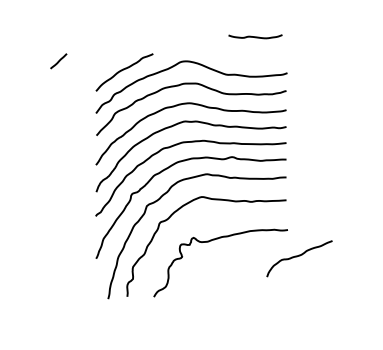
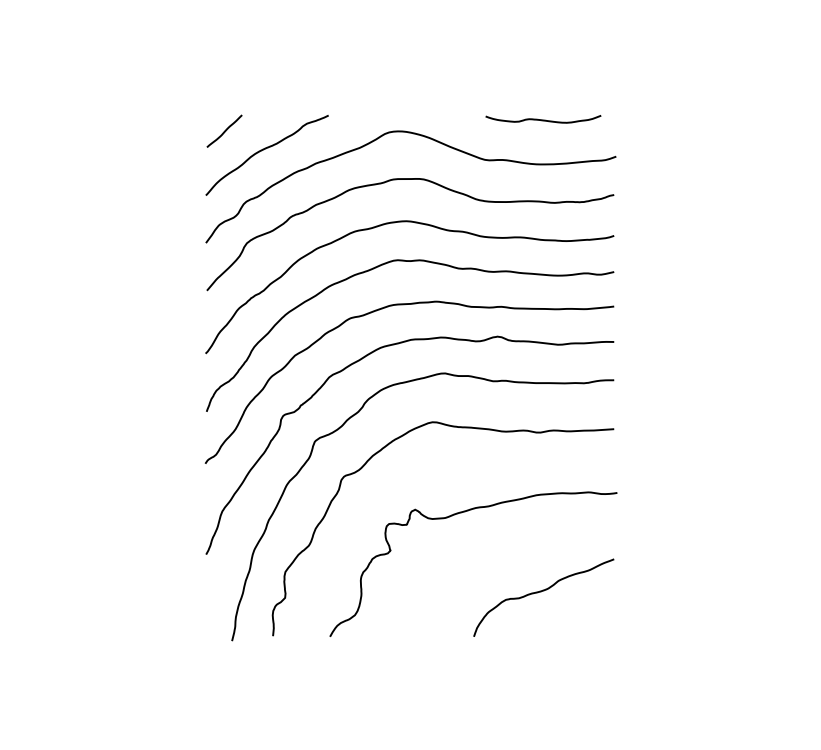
curve: (255, 36) -> (543, 118), moved
line: (58, 61) -> (223, 131), moved
curve: (299, 256) -> (543, 592), moved

